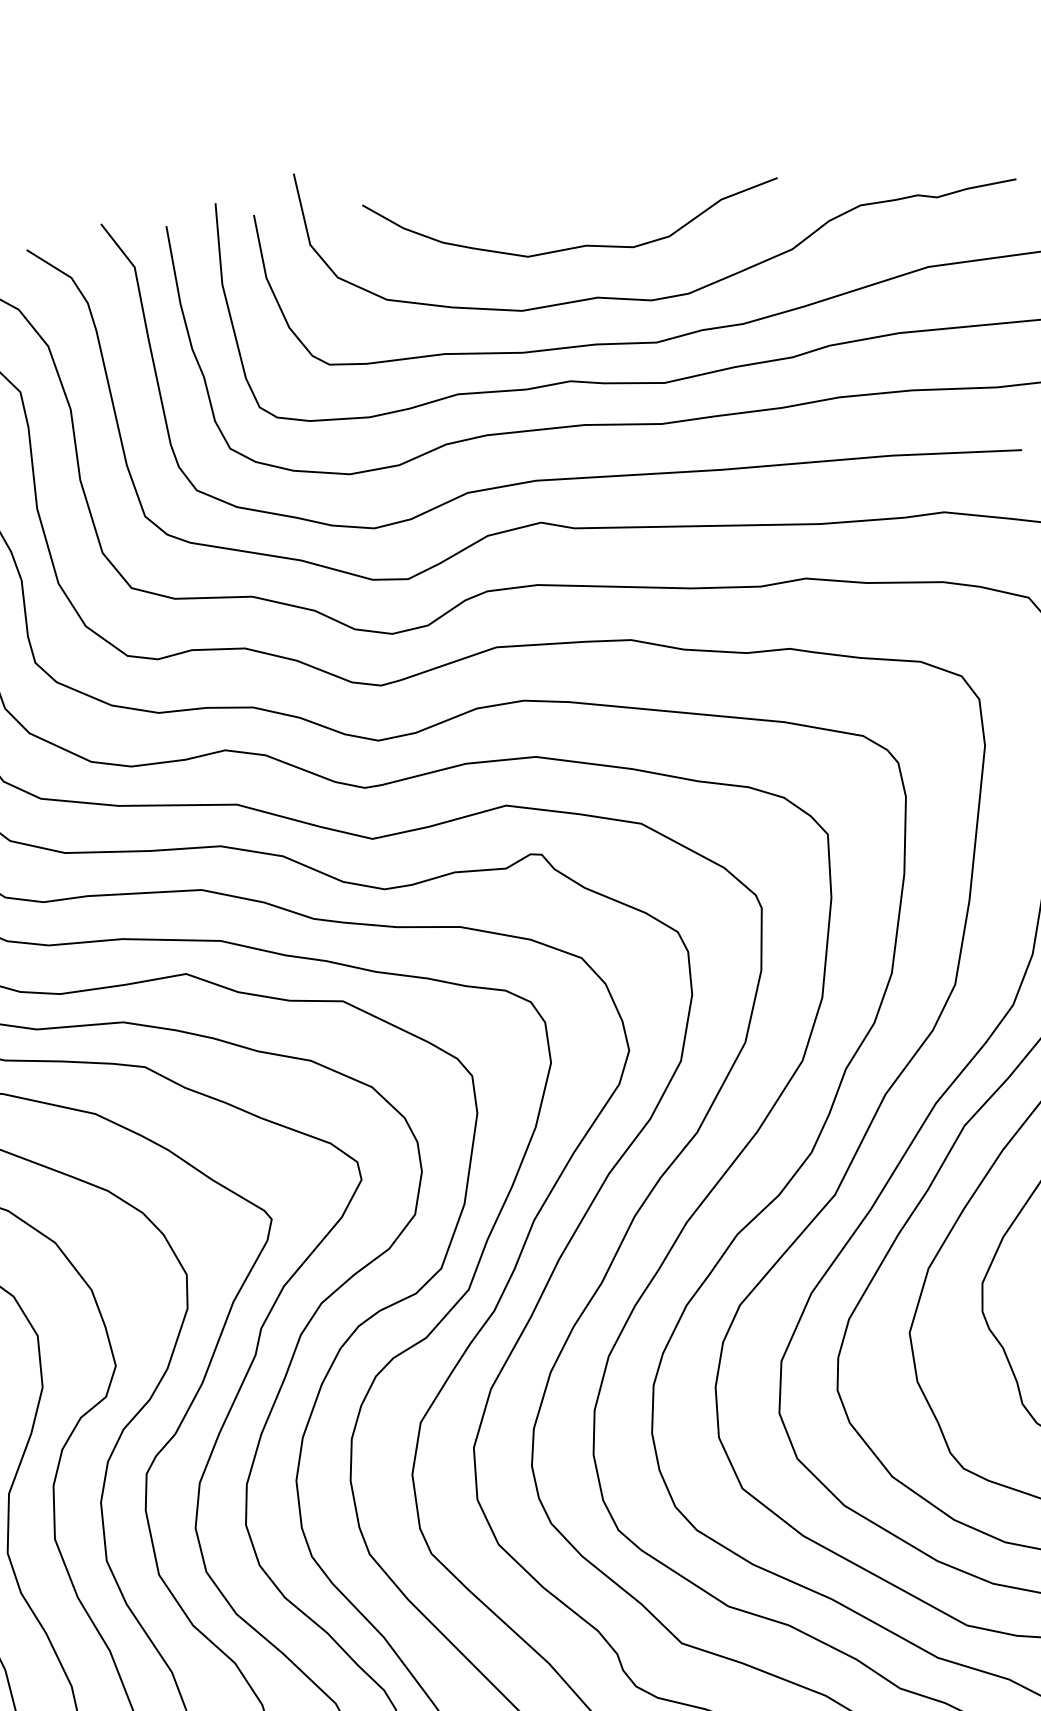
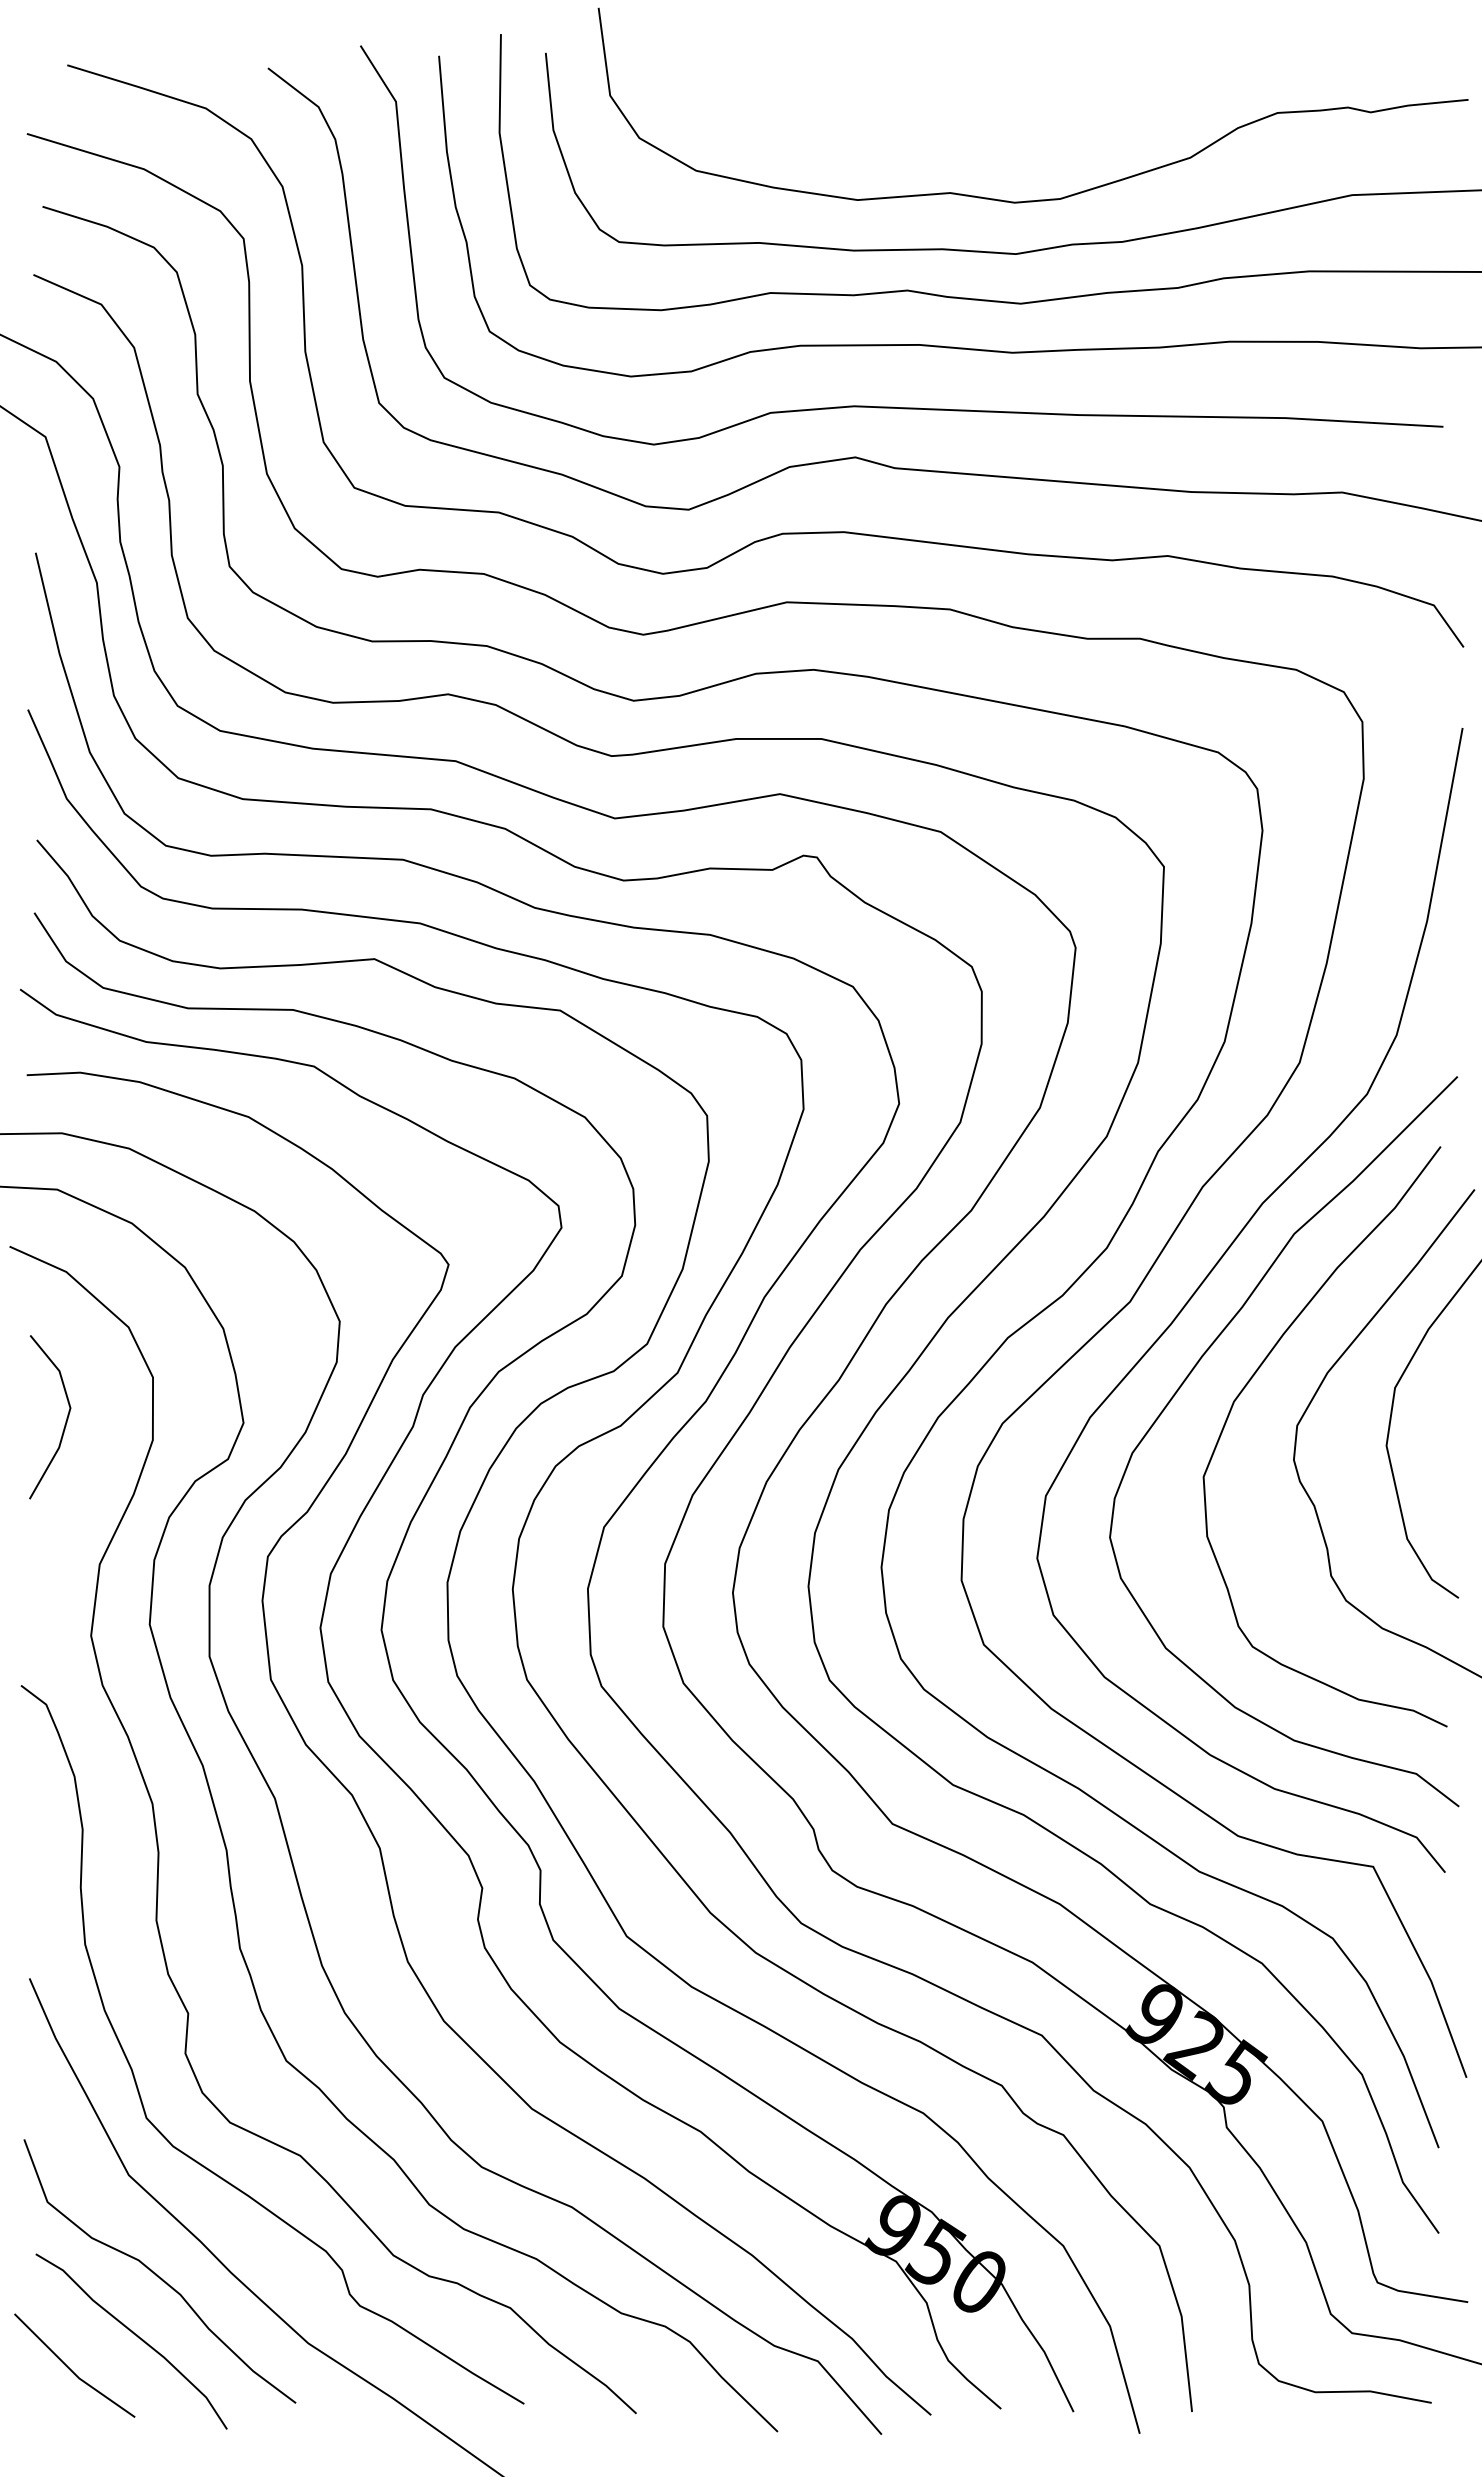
part: (579, 245) -> (934, 128), removed

